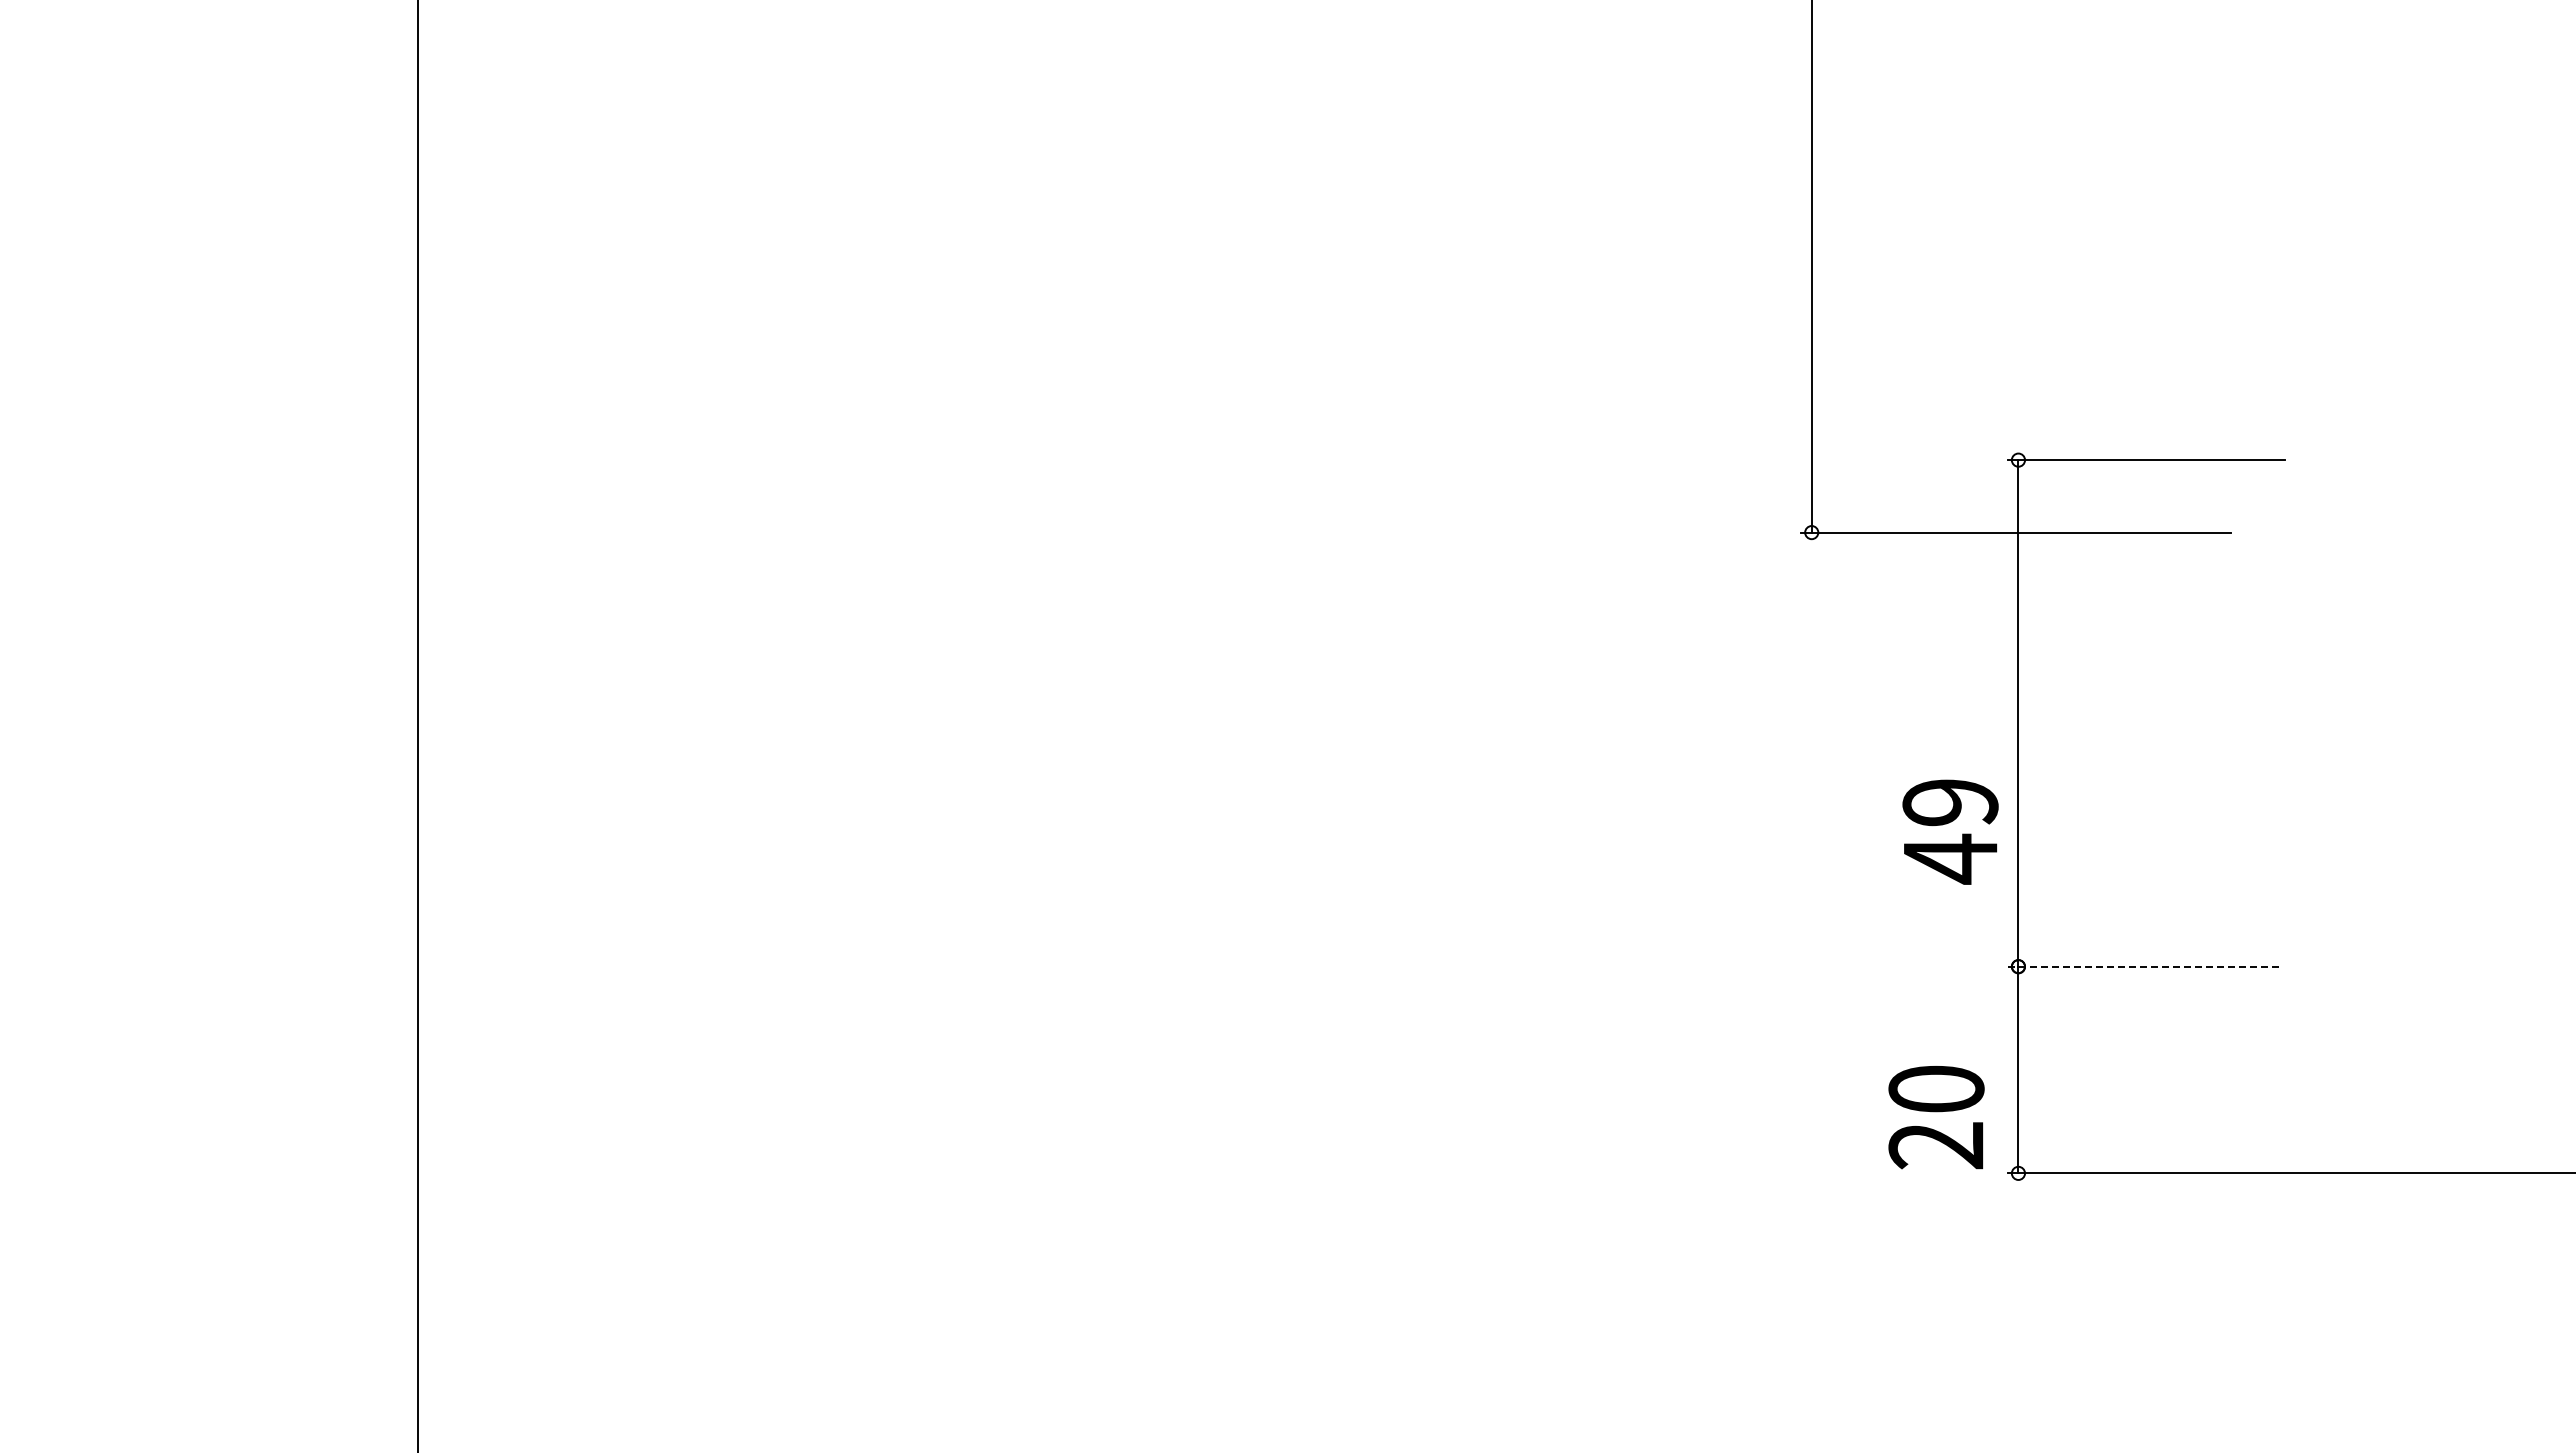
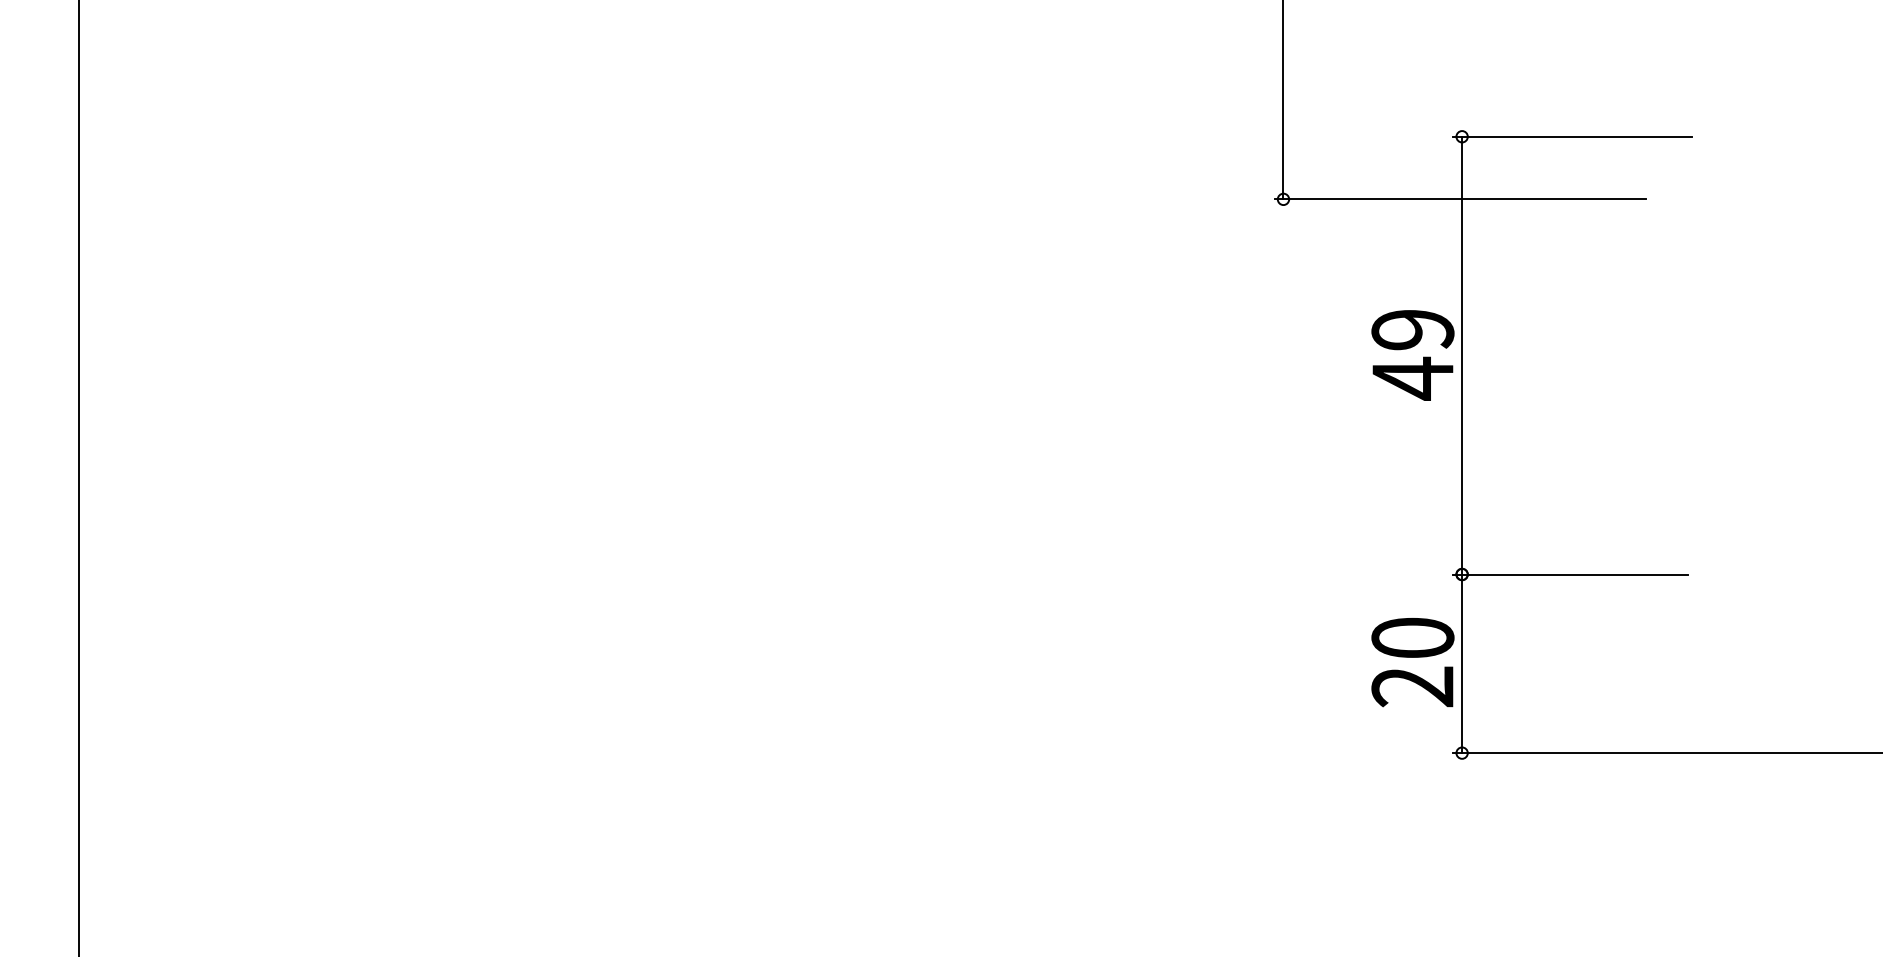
text: (1950, 831) -> (1412, 354), moved
line: (2143, 966) -> (1570, 574), dashed -> solid
text: (1936, 1117) -> (1412, 662), moved

